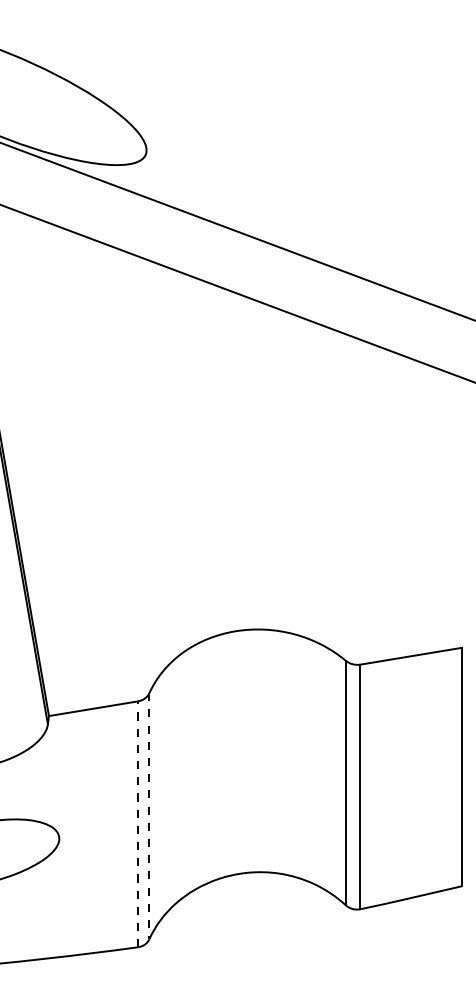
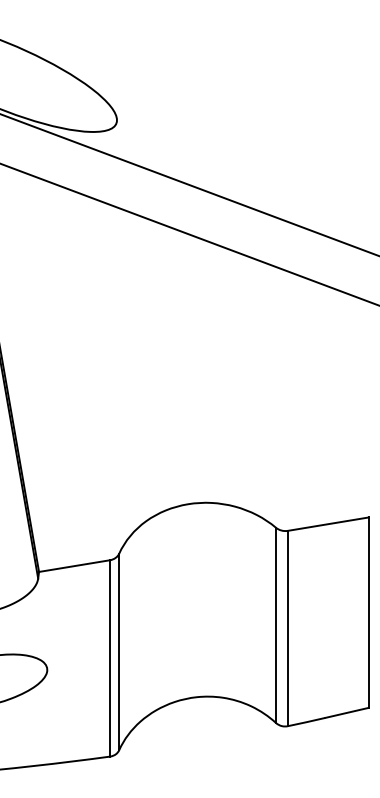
line: (149, 816) -> (119, 652), dashed -> solid
line: (137, 824) -> (109, 658), dashed -> solid

